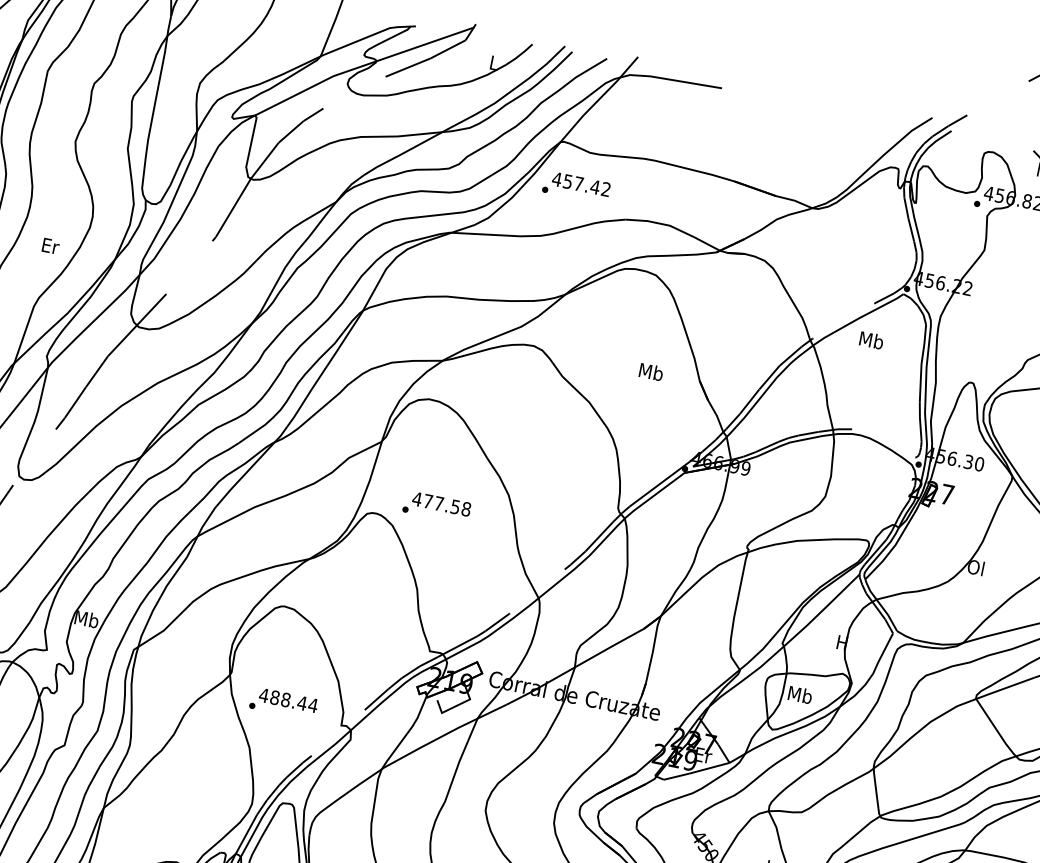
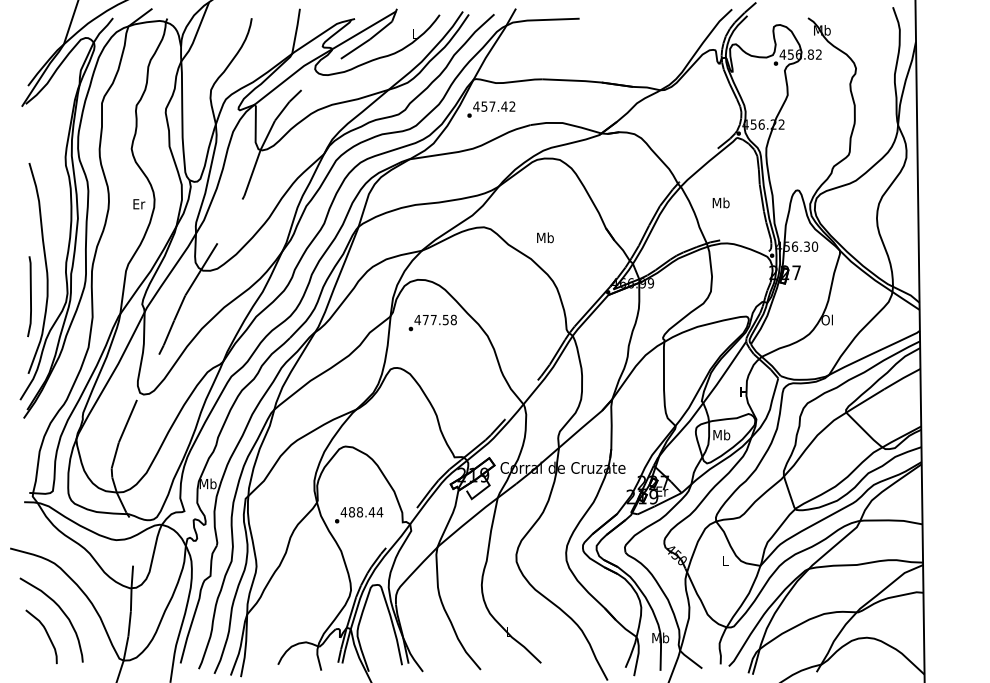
text: (51, 246) -> (139, 204), moved
text: (870, 339) -> (720, 202), moved
text: (651, 371) -> (545, 237), moved
text: (436, 506) -> (432, 322), moved

